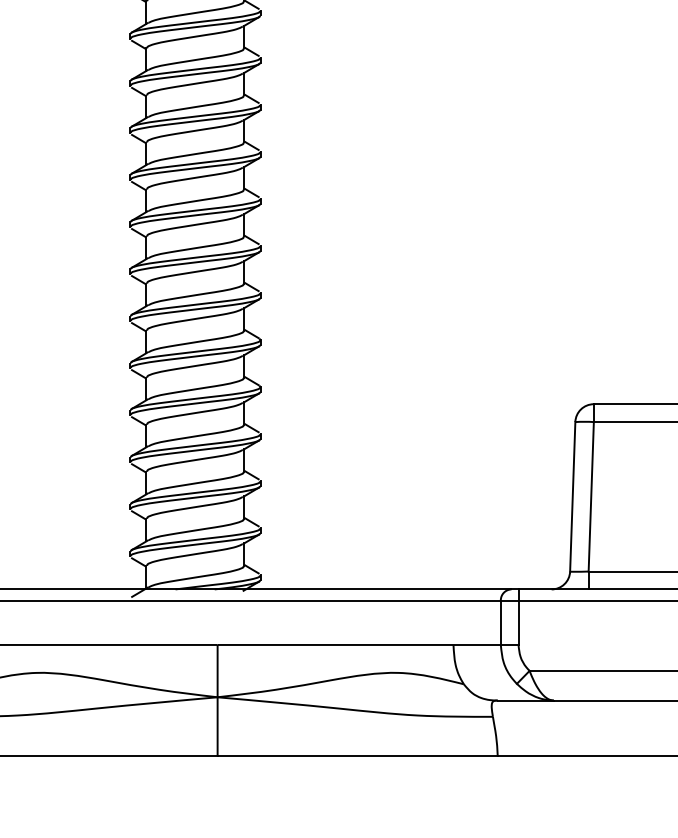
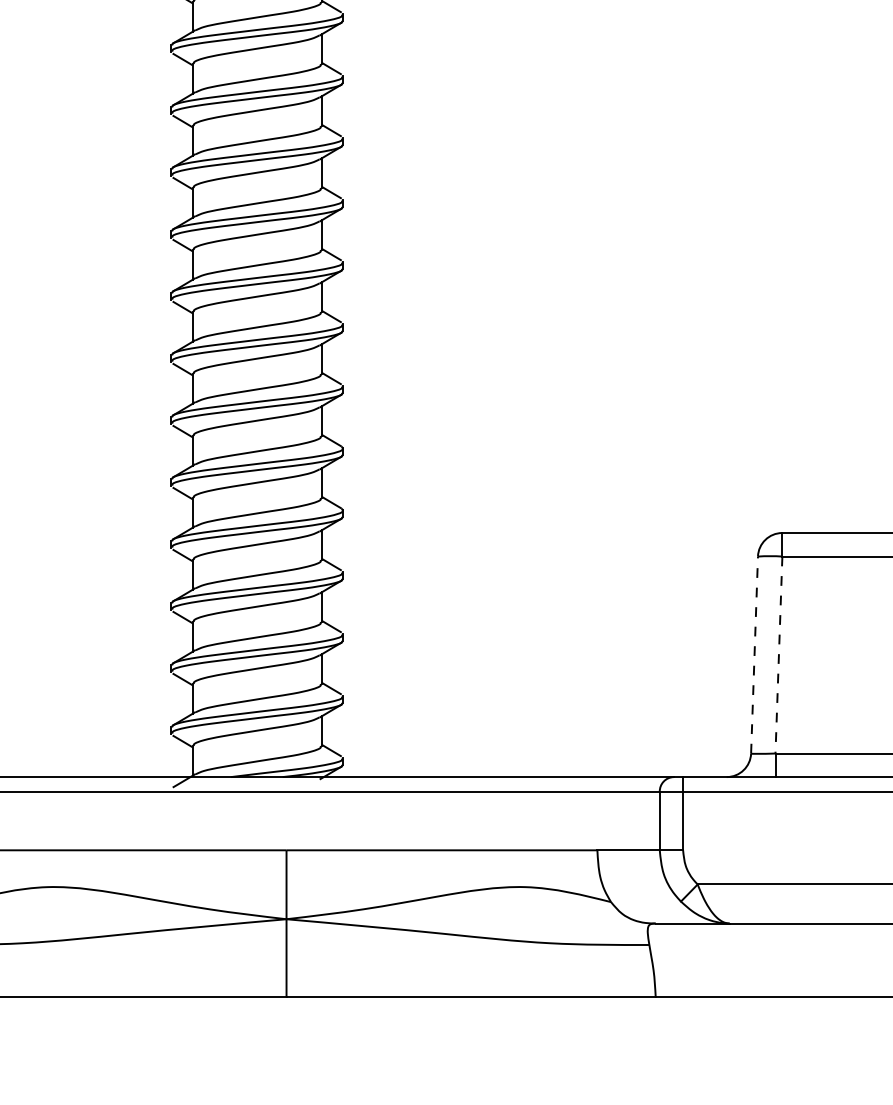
line: (572, 497) -> (754, 655), solid -> dashed
line: (590, 497) -> (778, 655), solid -> dashed

